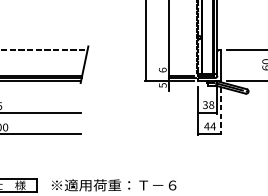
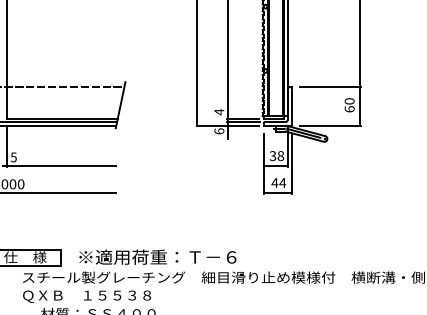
text: (162, 70) -> (219, 112), 6 -> 4
text: (162, 85) -> (219, 131), 5 -> 6
line: (220, 111) -> (292, 164), dashed -> solid

